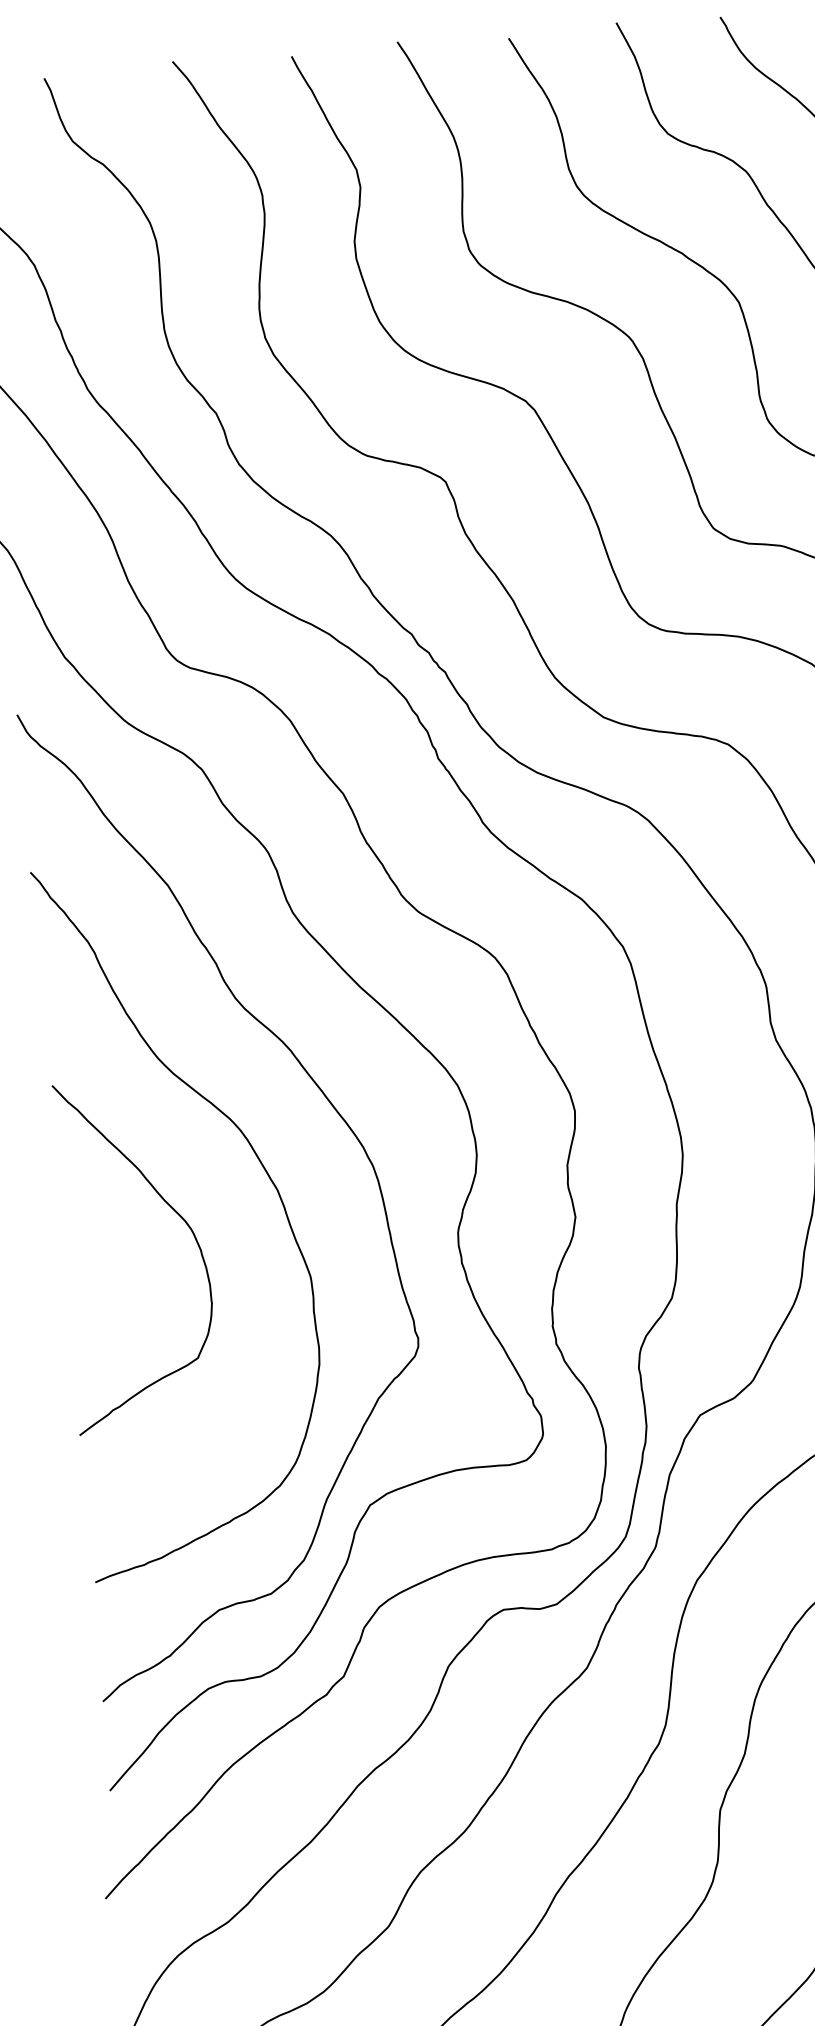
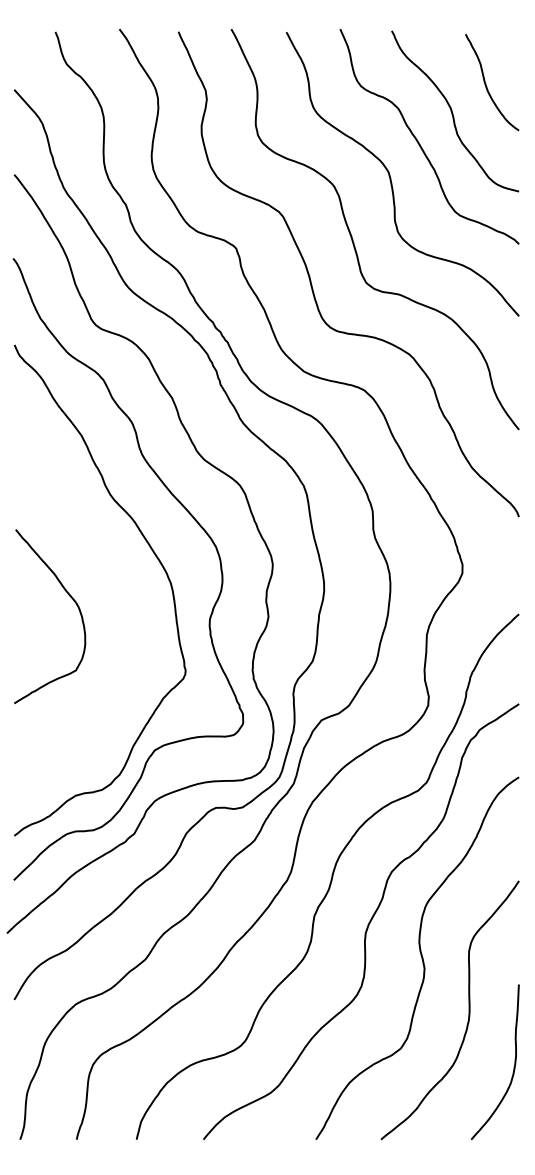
curve: (265, 1176) -> (117, 583), removed

